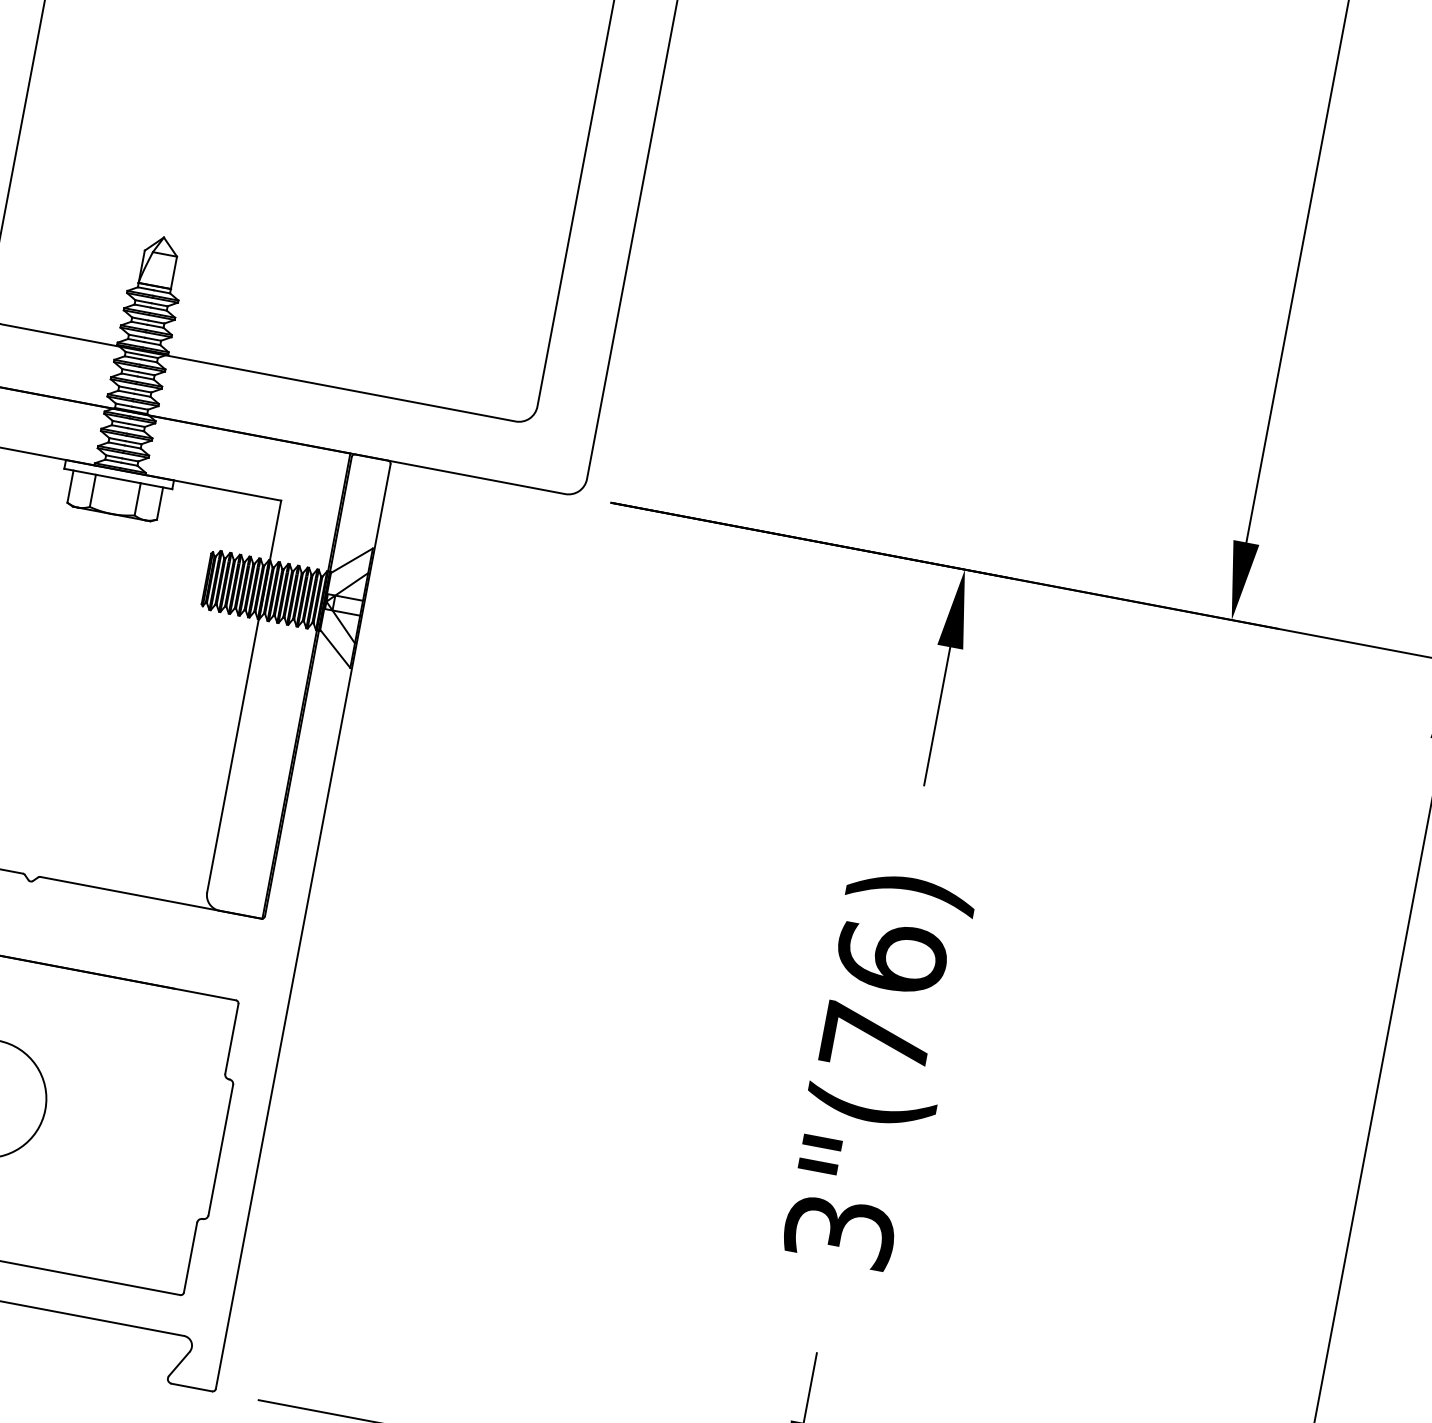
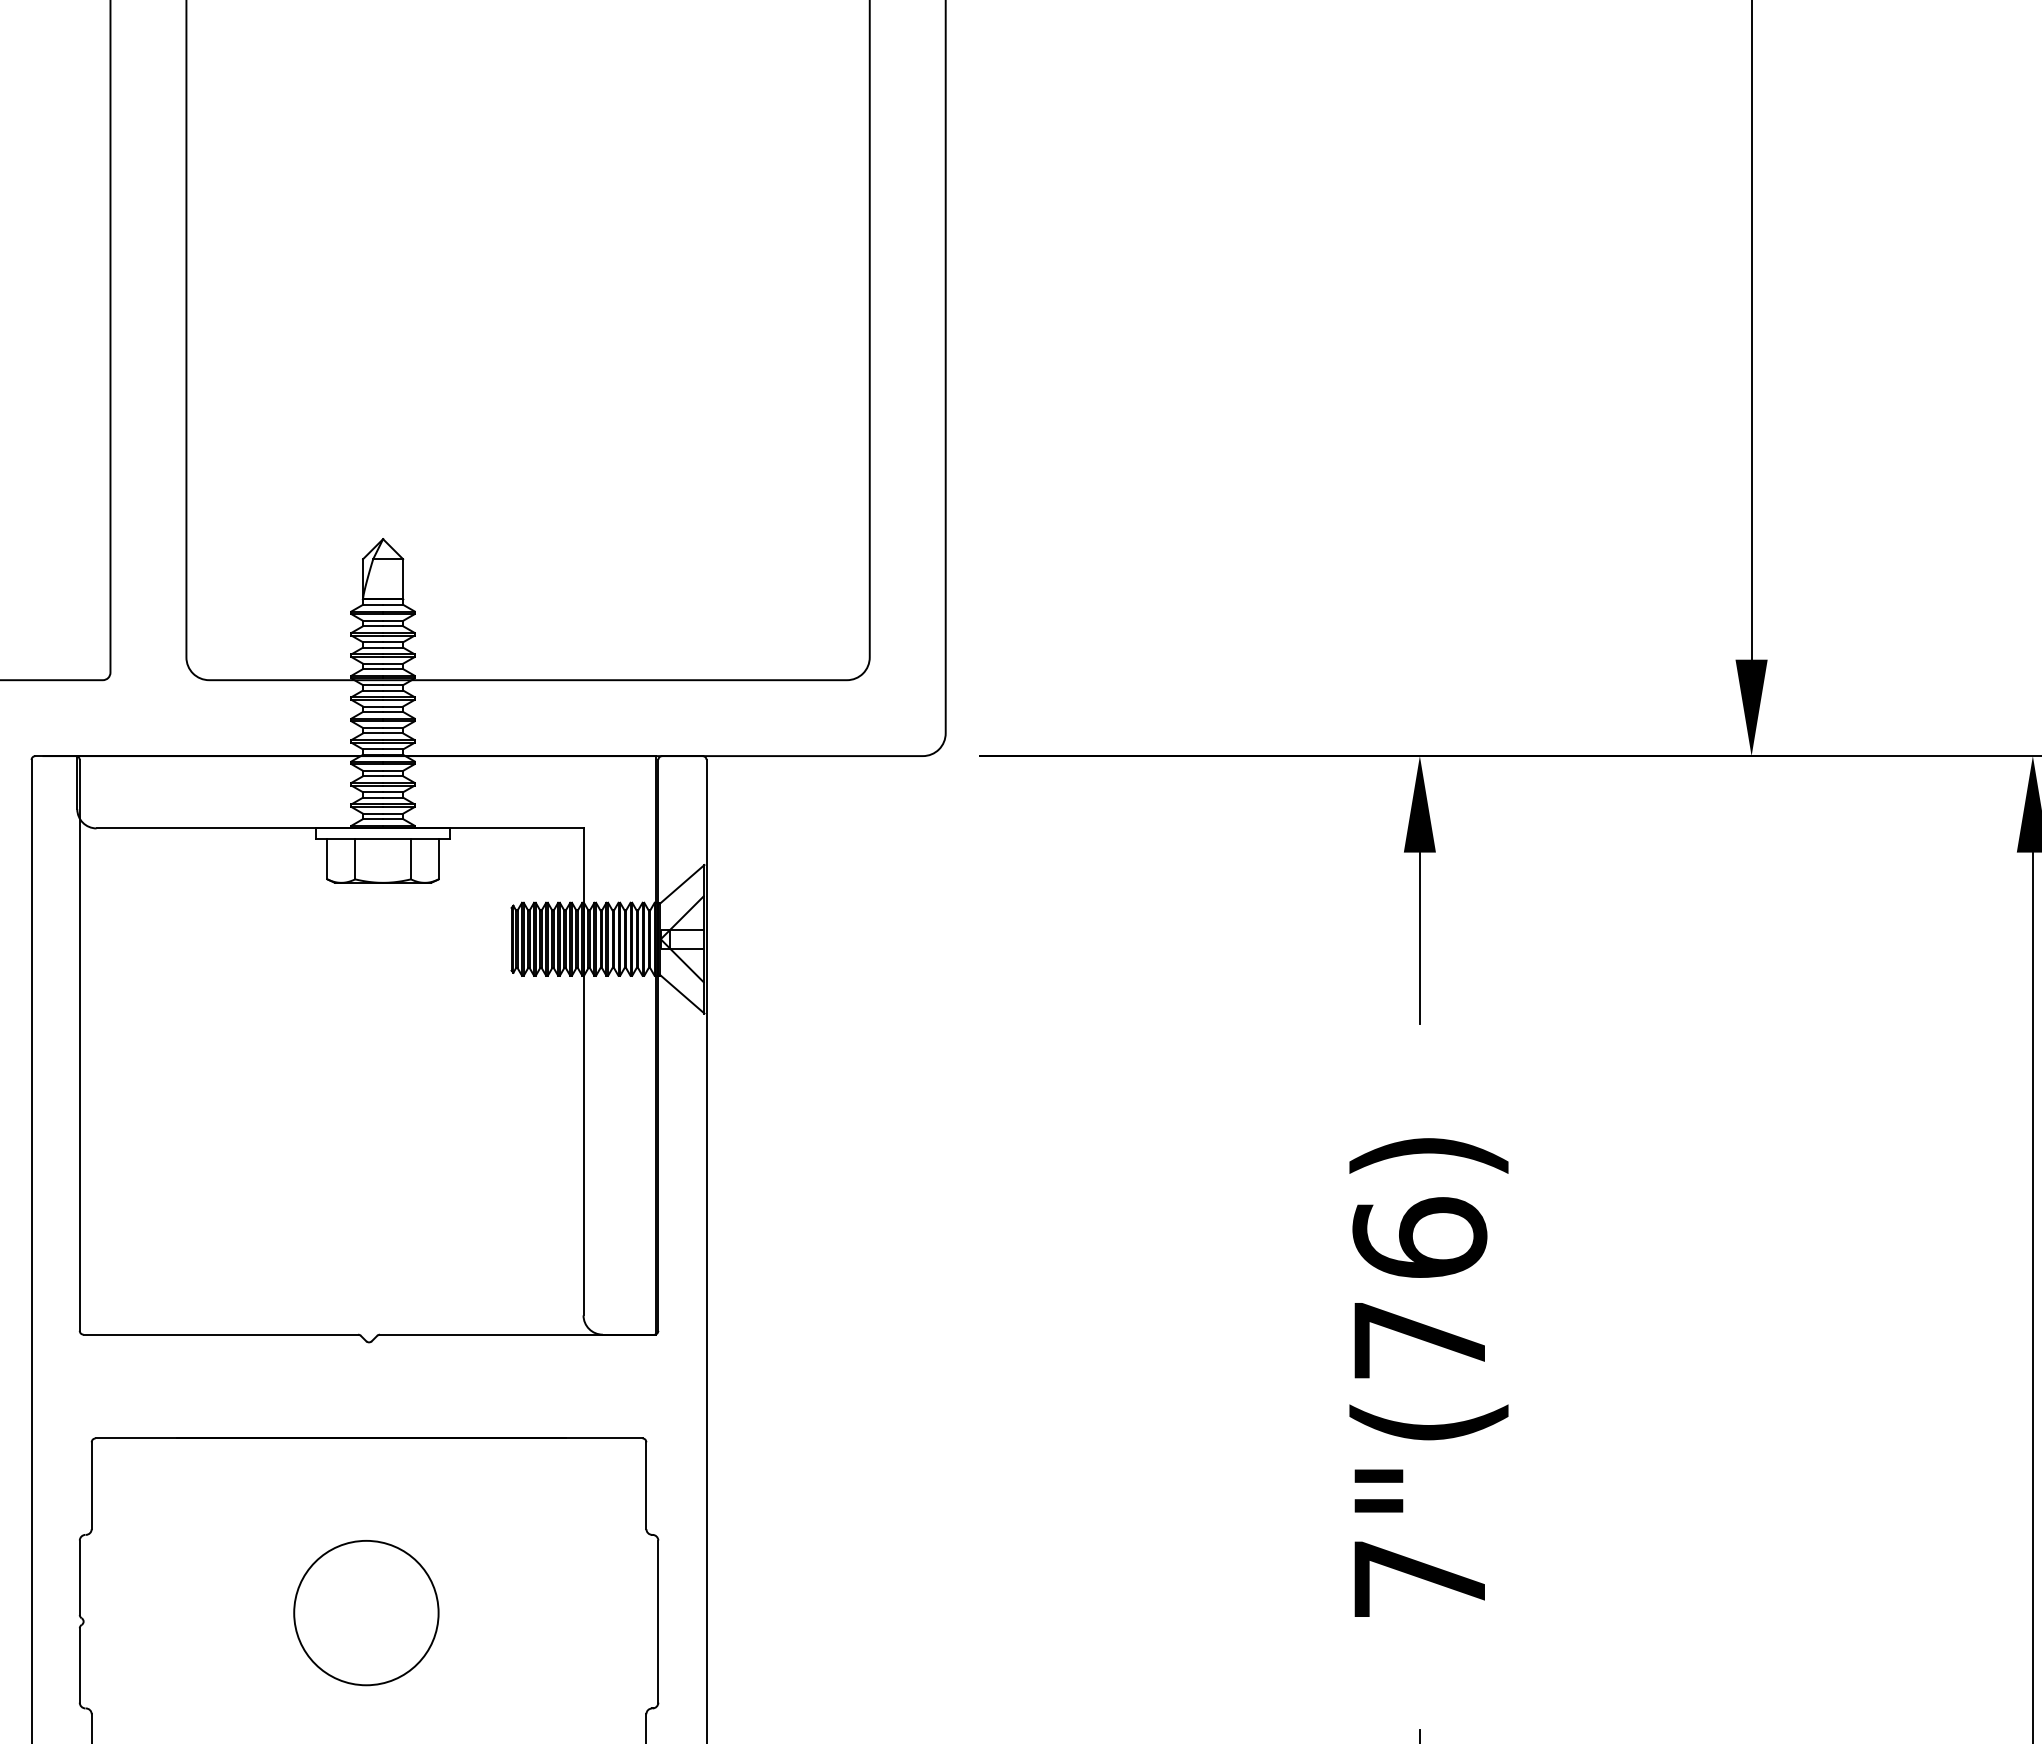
text: (839, 1231) -> (1419, 1578), 3"(76) -> 7"(76)

